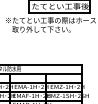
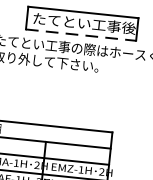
line: (59, 13) -> (81, 36), solid -> dashed

